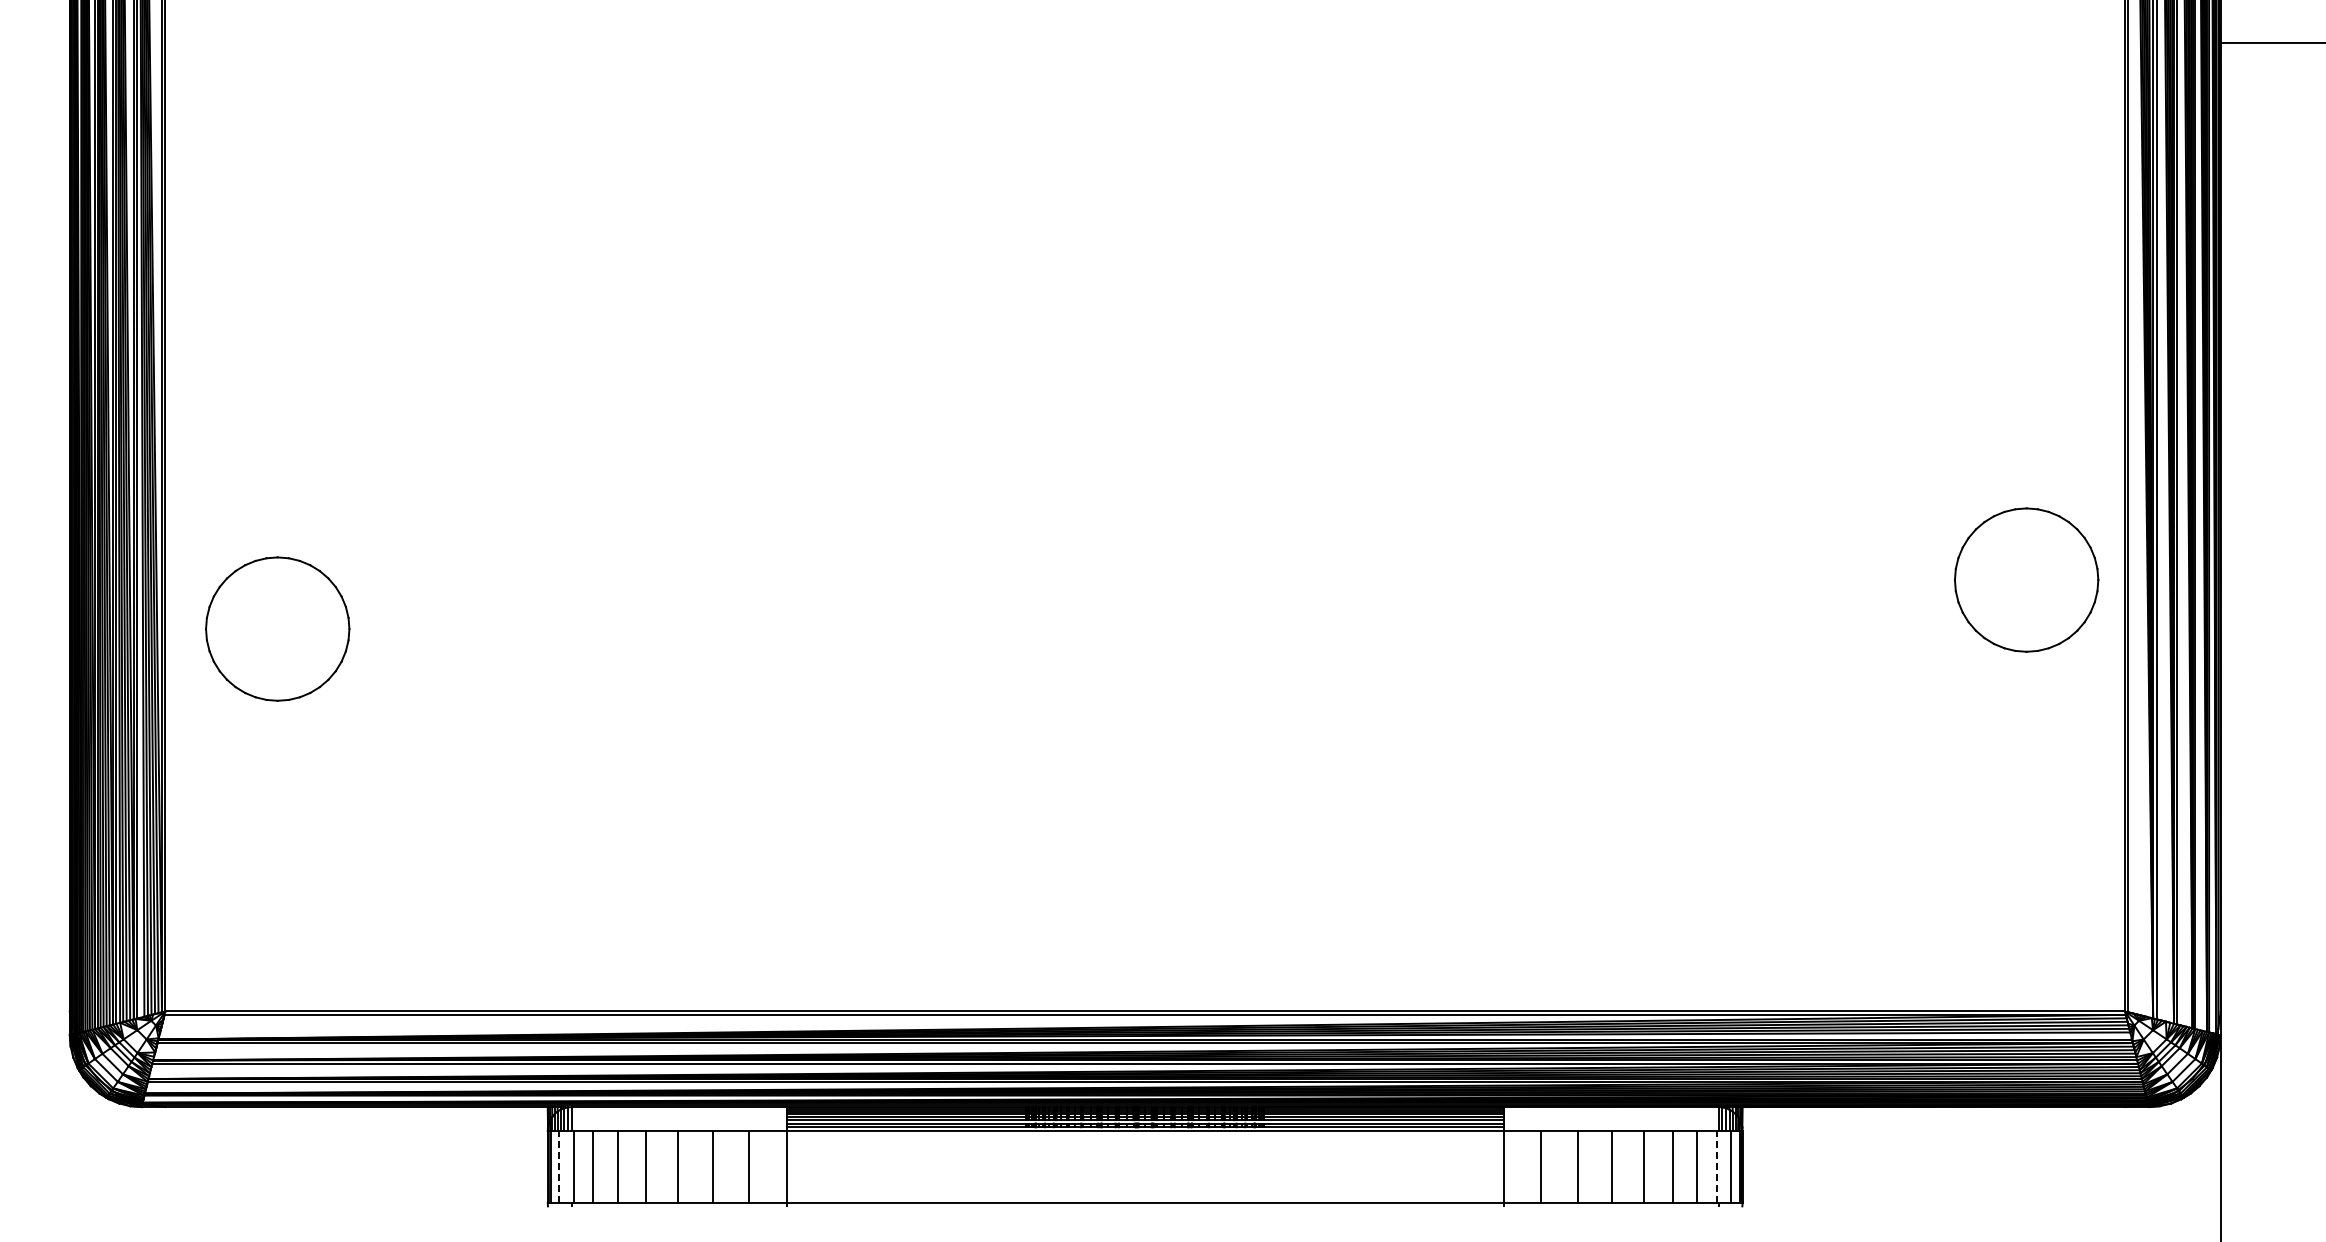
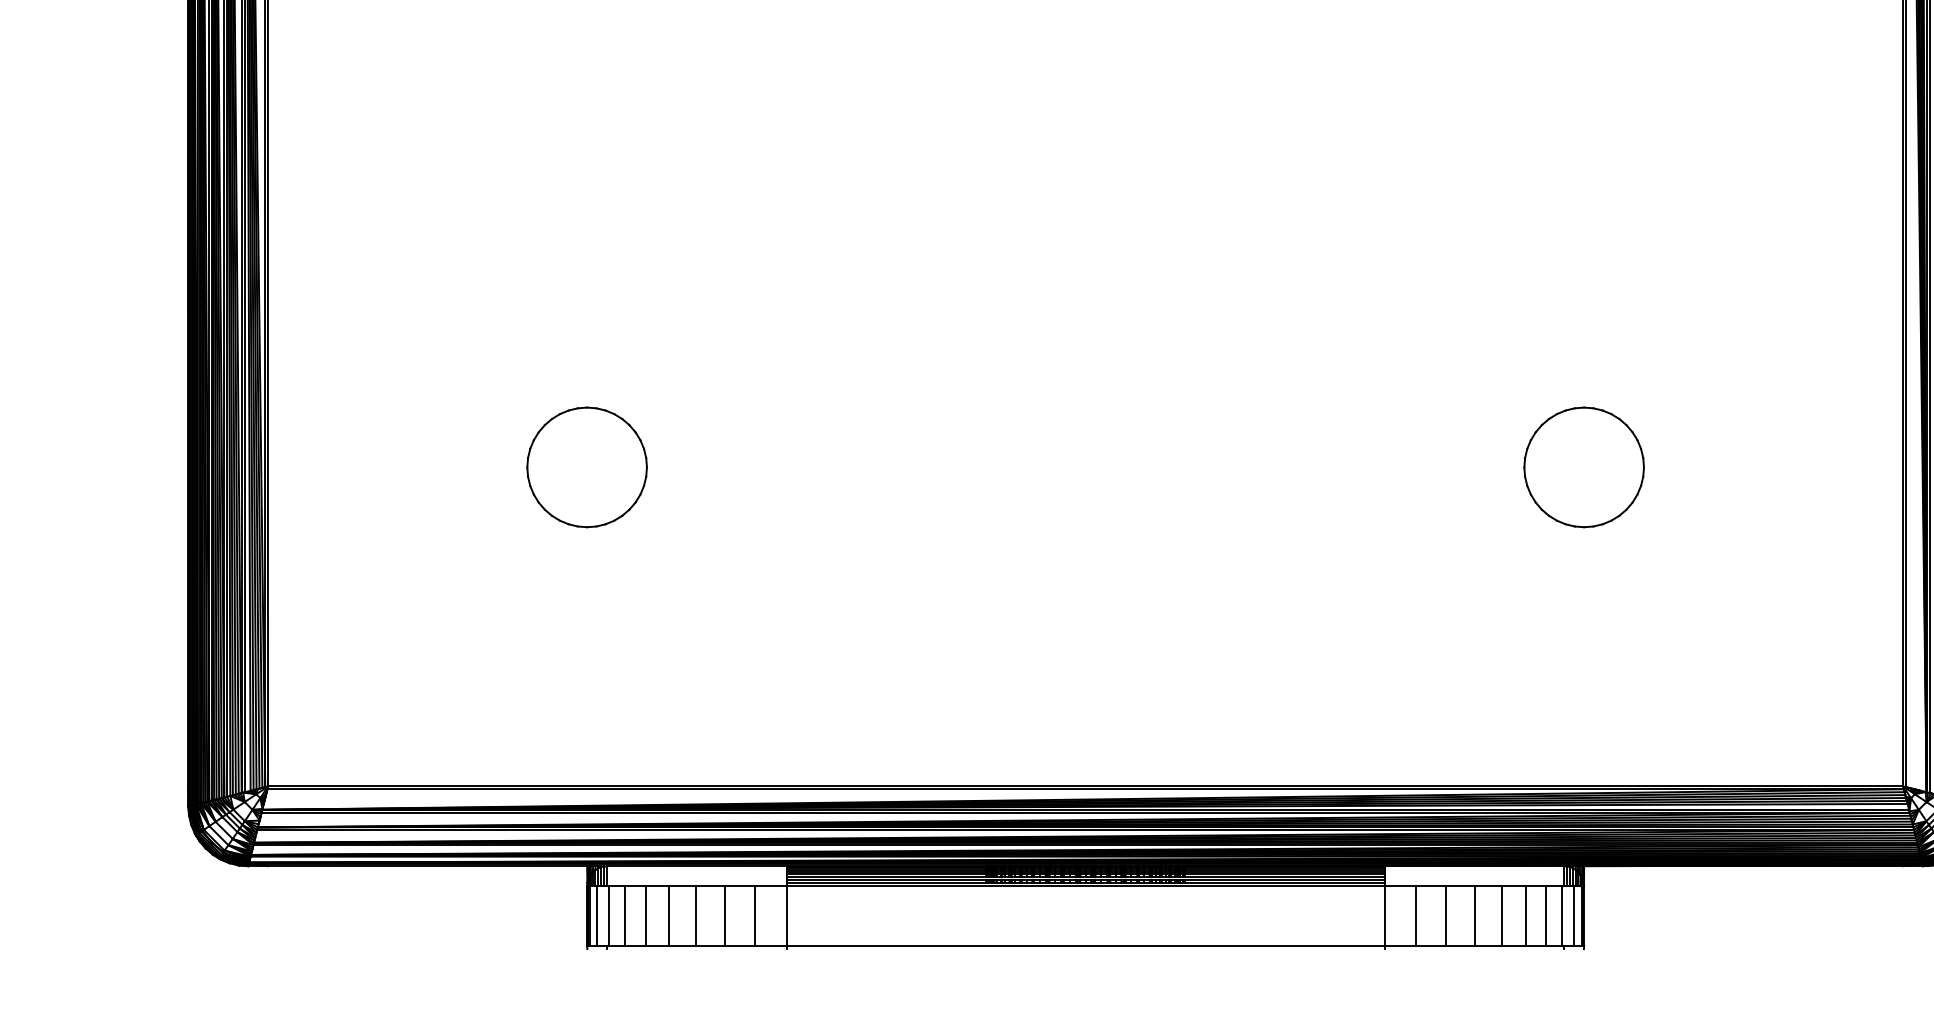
part: (2026, 579) -> (1584, 466), moved
part: (277, 628) -> (586, 466), moved
line: (559, 1166) -> (596, 915), dashed -> solid
line: (1716, 1166) -> (1562, 915), dashed -> solid

